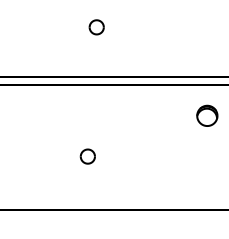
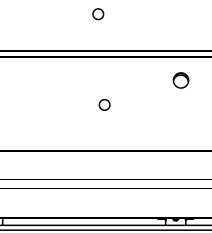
part: (87, 156) -> (104, 104), moved

